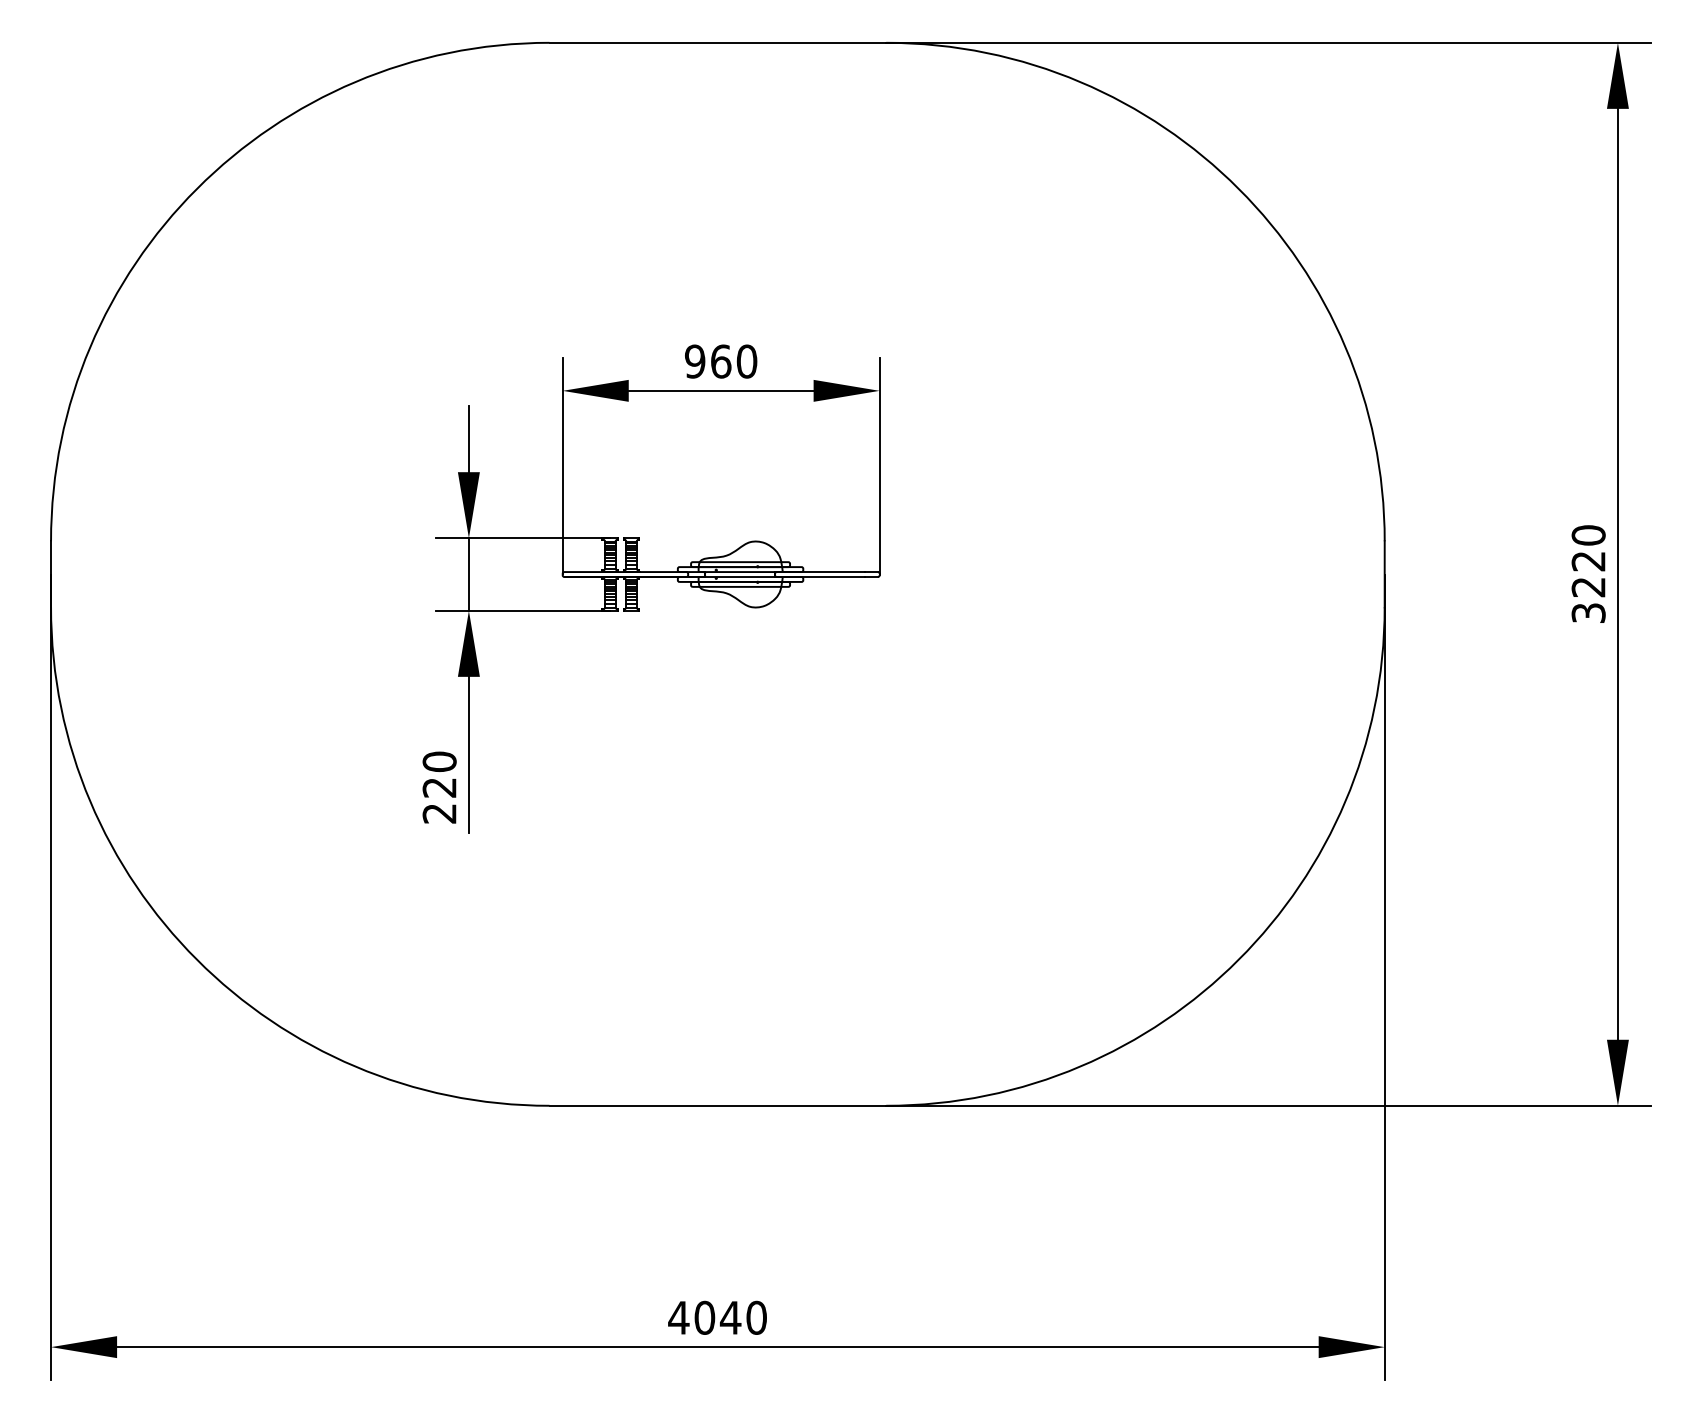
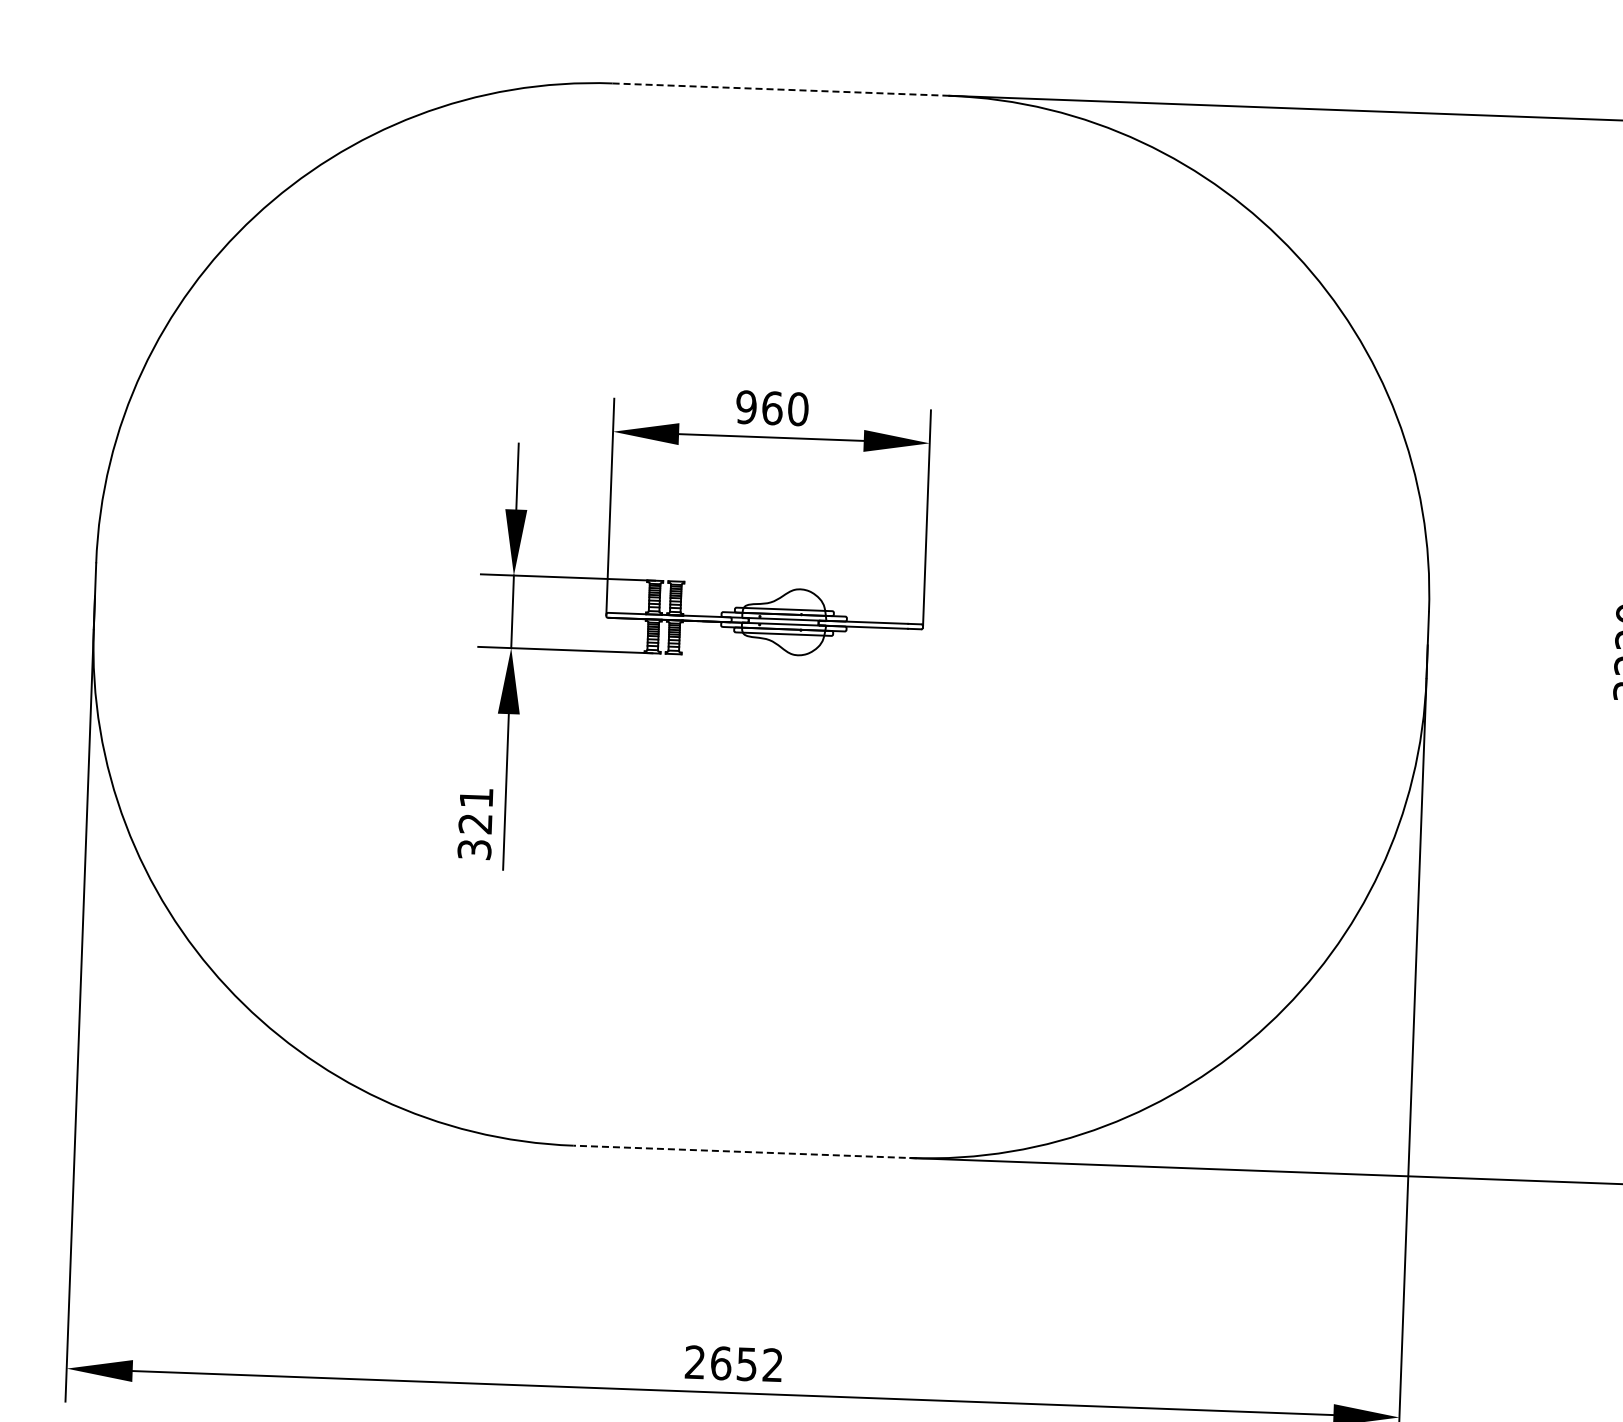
line: (721, 42) -> (784, 89), solid -> dashed
text: (439, 787) -> (475, 823), 220 -> 321
line: (721, 1105) -> (745, 1151), solid -> dashed
text: (717, 1317) -> (733, 1363), 4040 -> 2652

